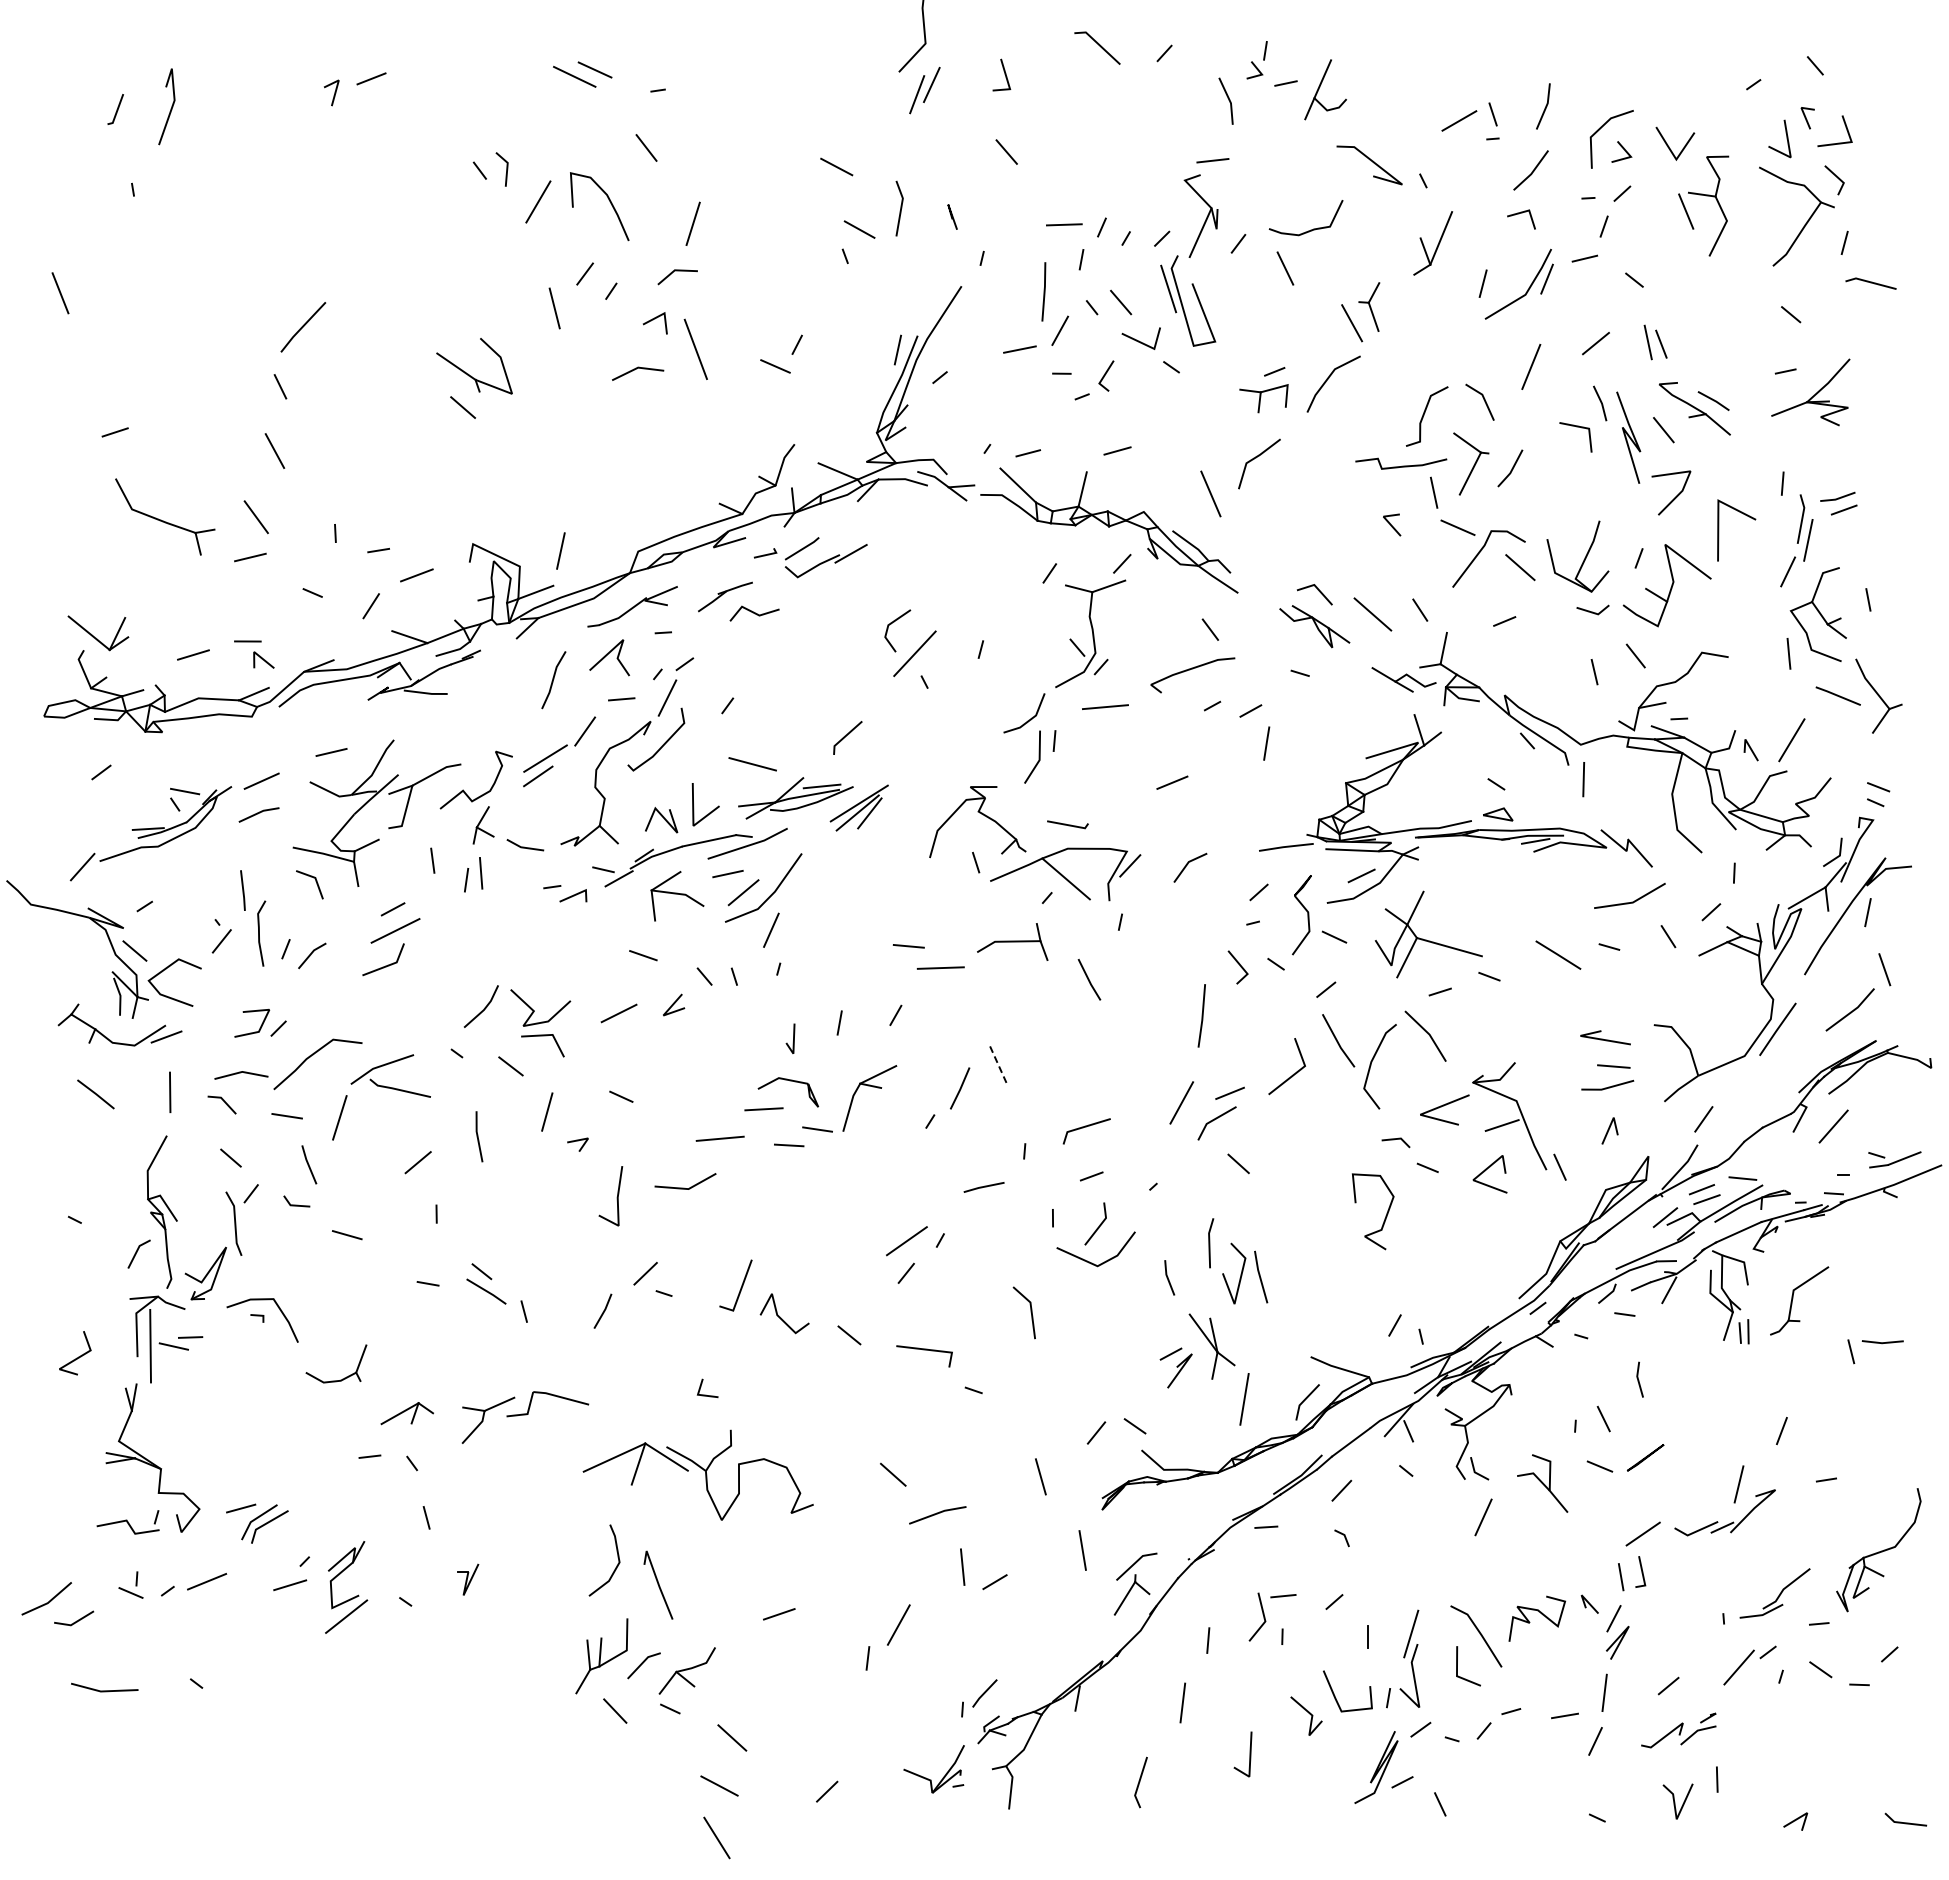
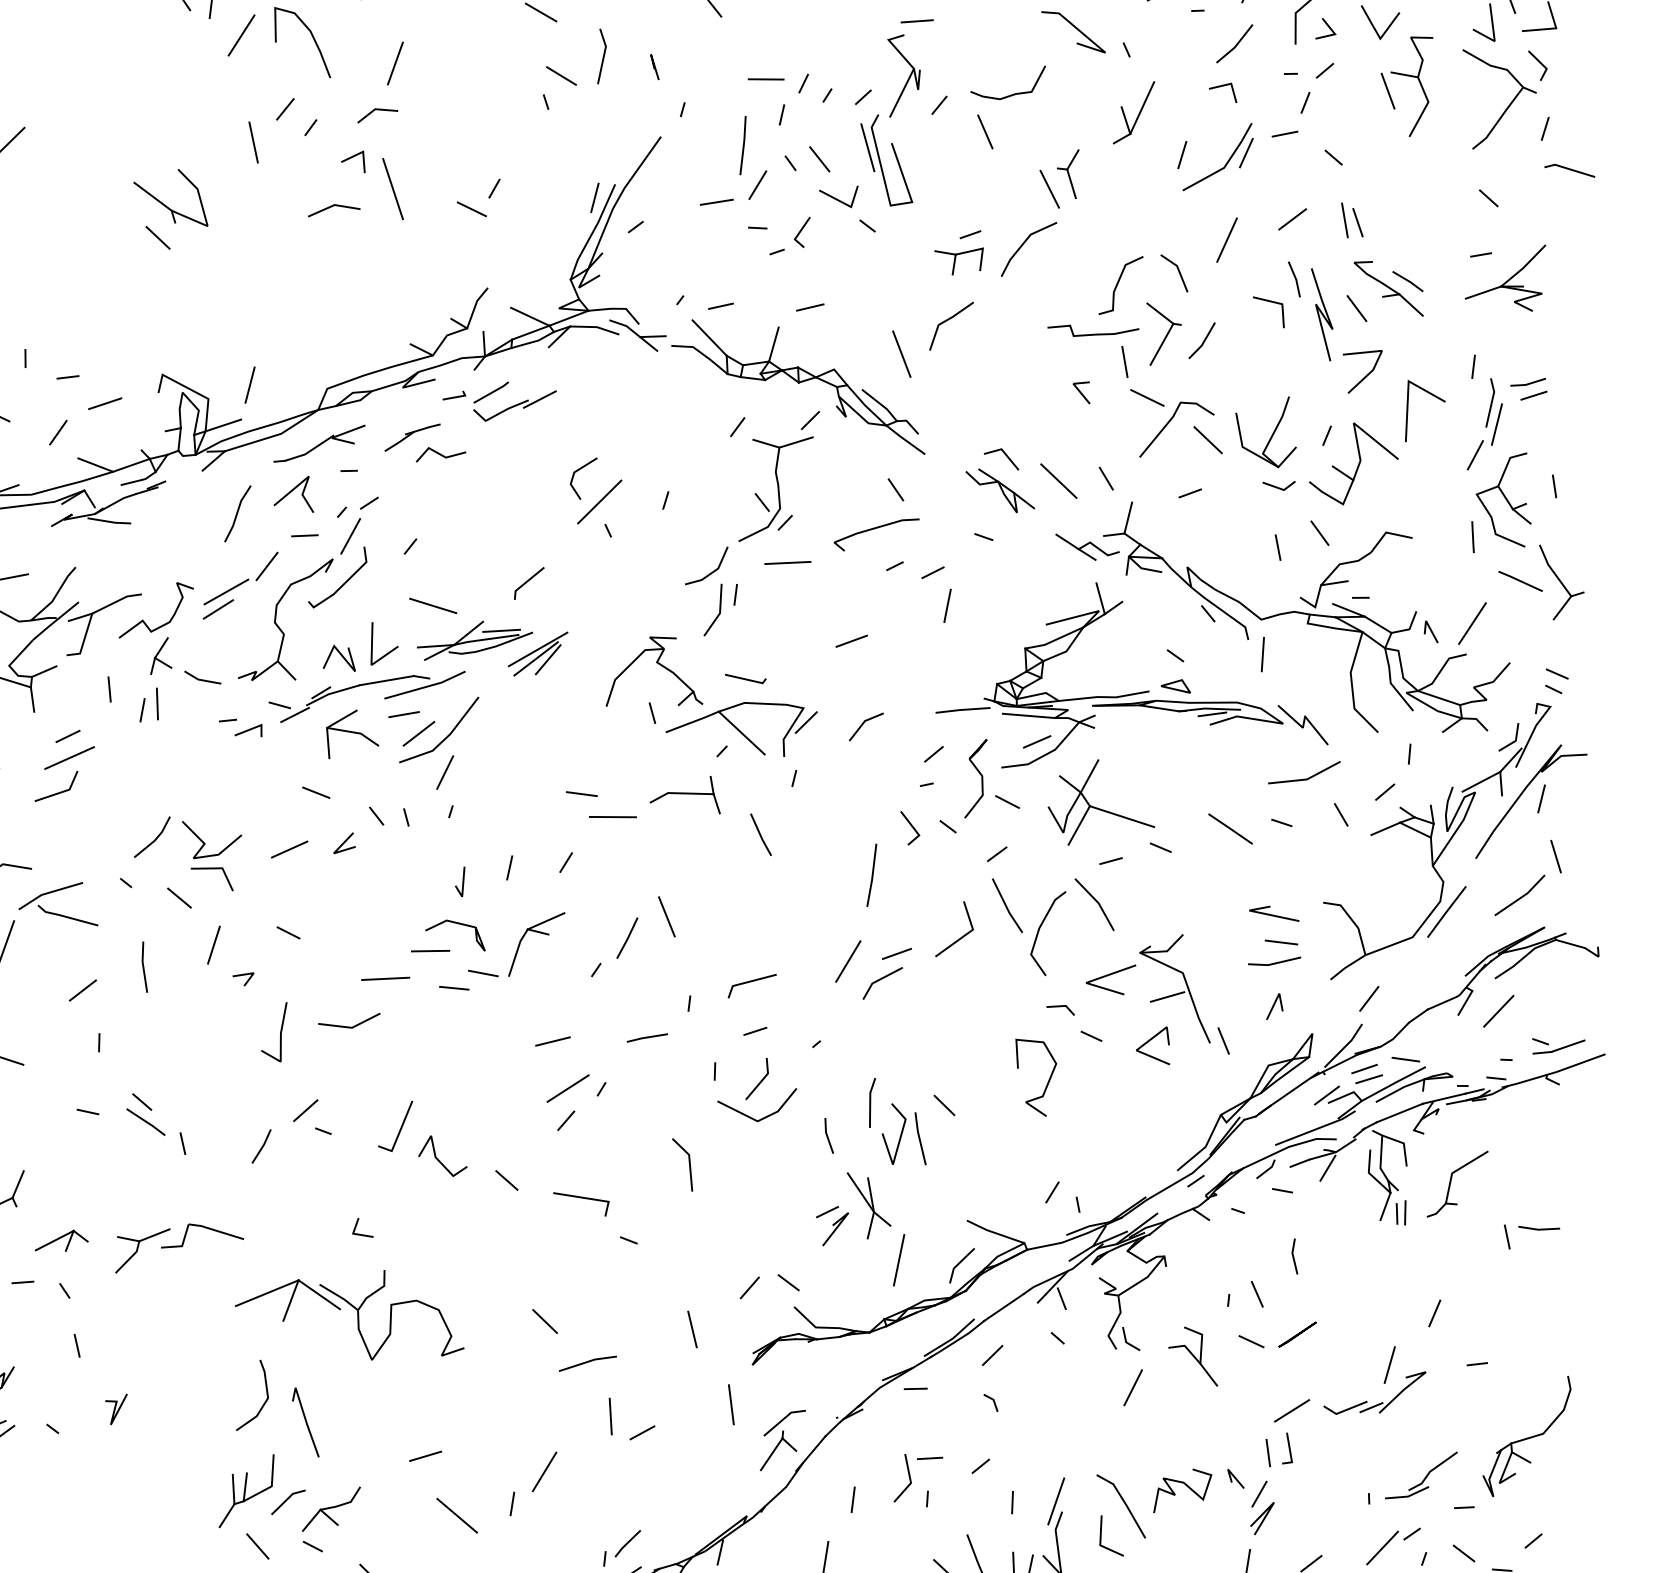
line: (998, 1066) -> (666, 917), dashed -> solid
line: (1238, 1163) -> (944, 1105), moved
line: (889, 1194) -> (552, 1041), added
line: (812, 1672) -> (456, 1515), added

